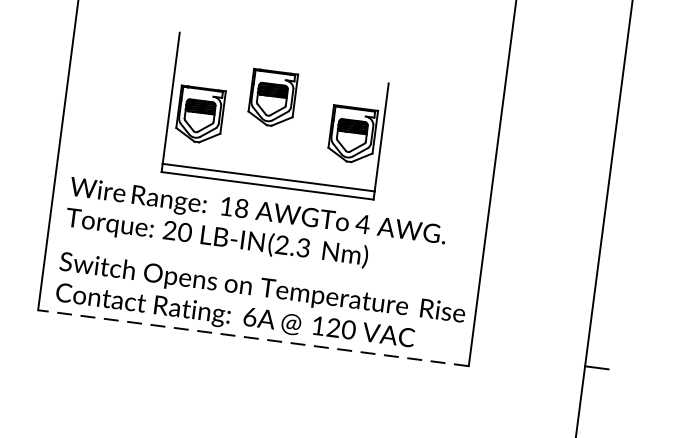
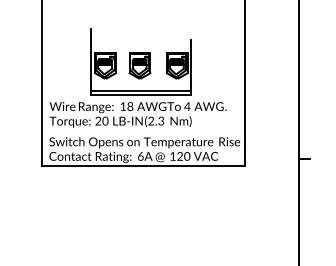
part: (271, 97) -> (139, 65), moved
line: (253, 339) -> (143, 166), dashed -> solid

